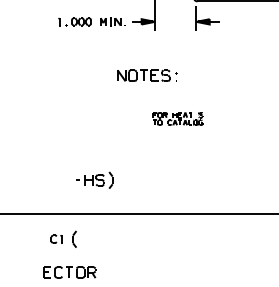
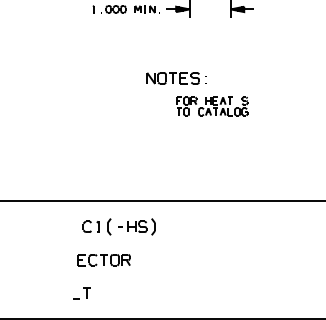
part: (146, 75) -> (176, 78), moved
part: (177, 118) -> (212, 106), size x1.43
part: (93, 179) -> (136, 226), moved
part: (55, 238) -> (90, 226), size x1.43

